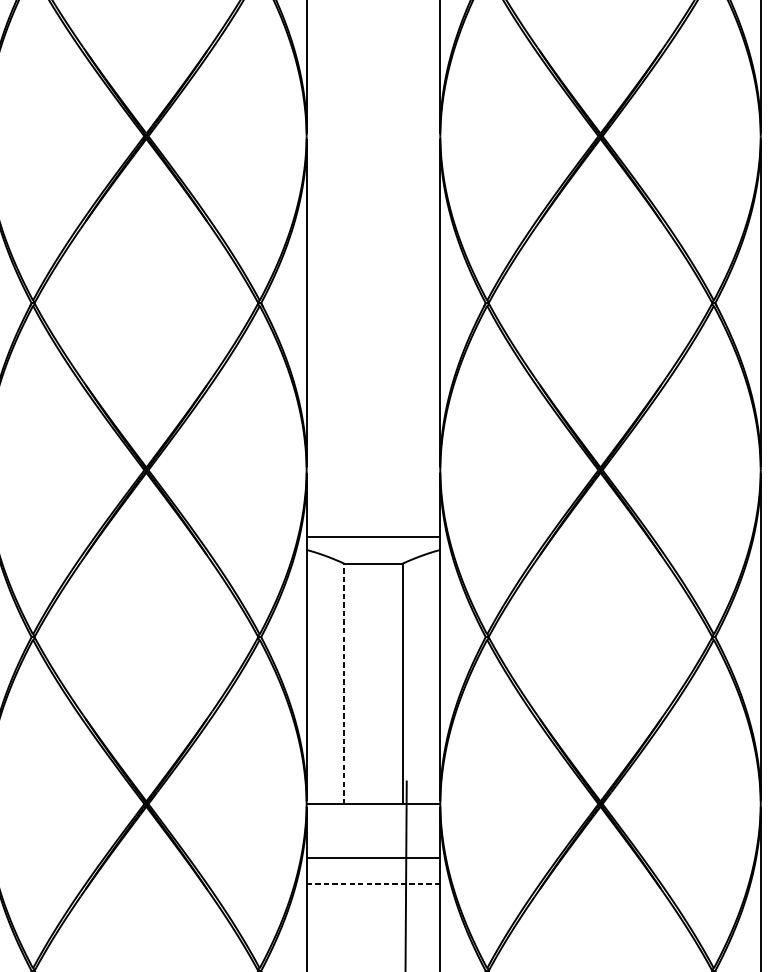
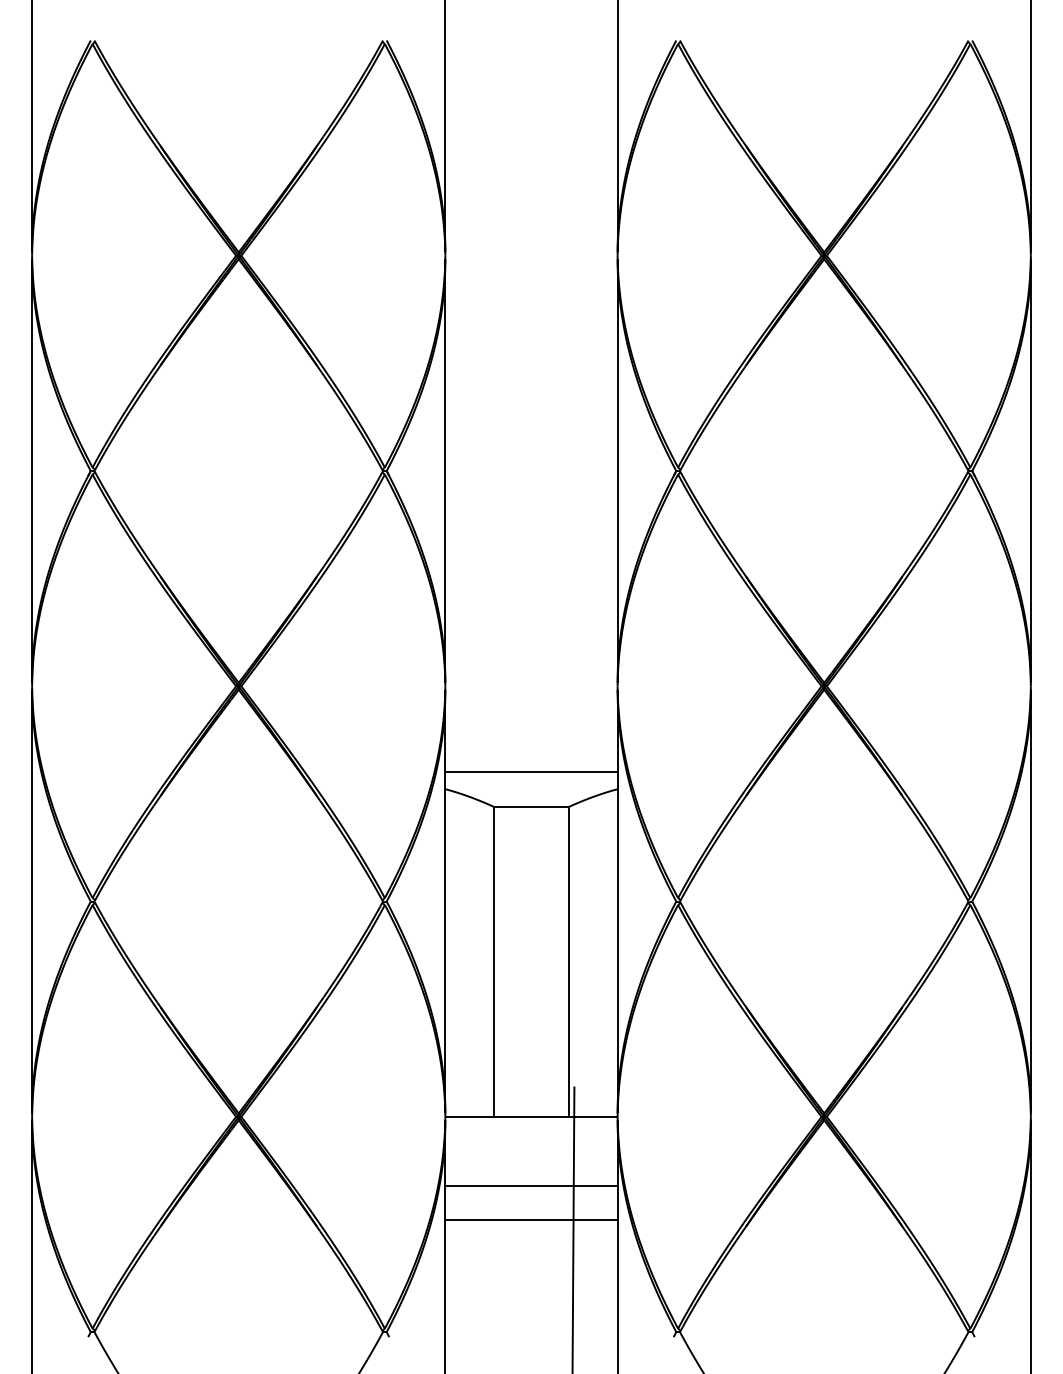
line: (344, 683) -> (493, 961), dashed -> solid
line: (373, 884) -> (531, 1220), dashed -> solid

